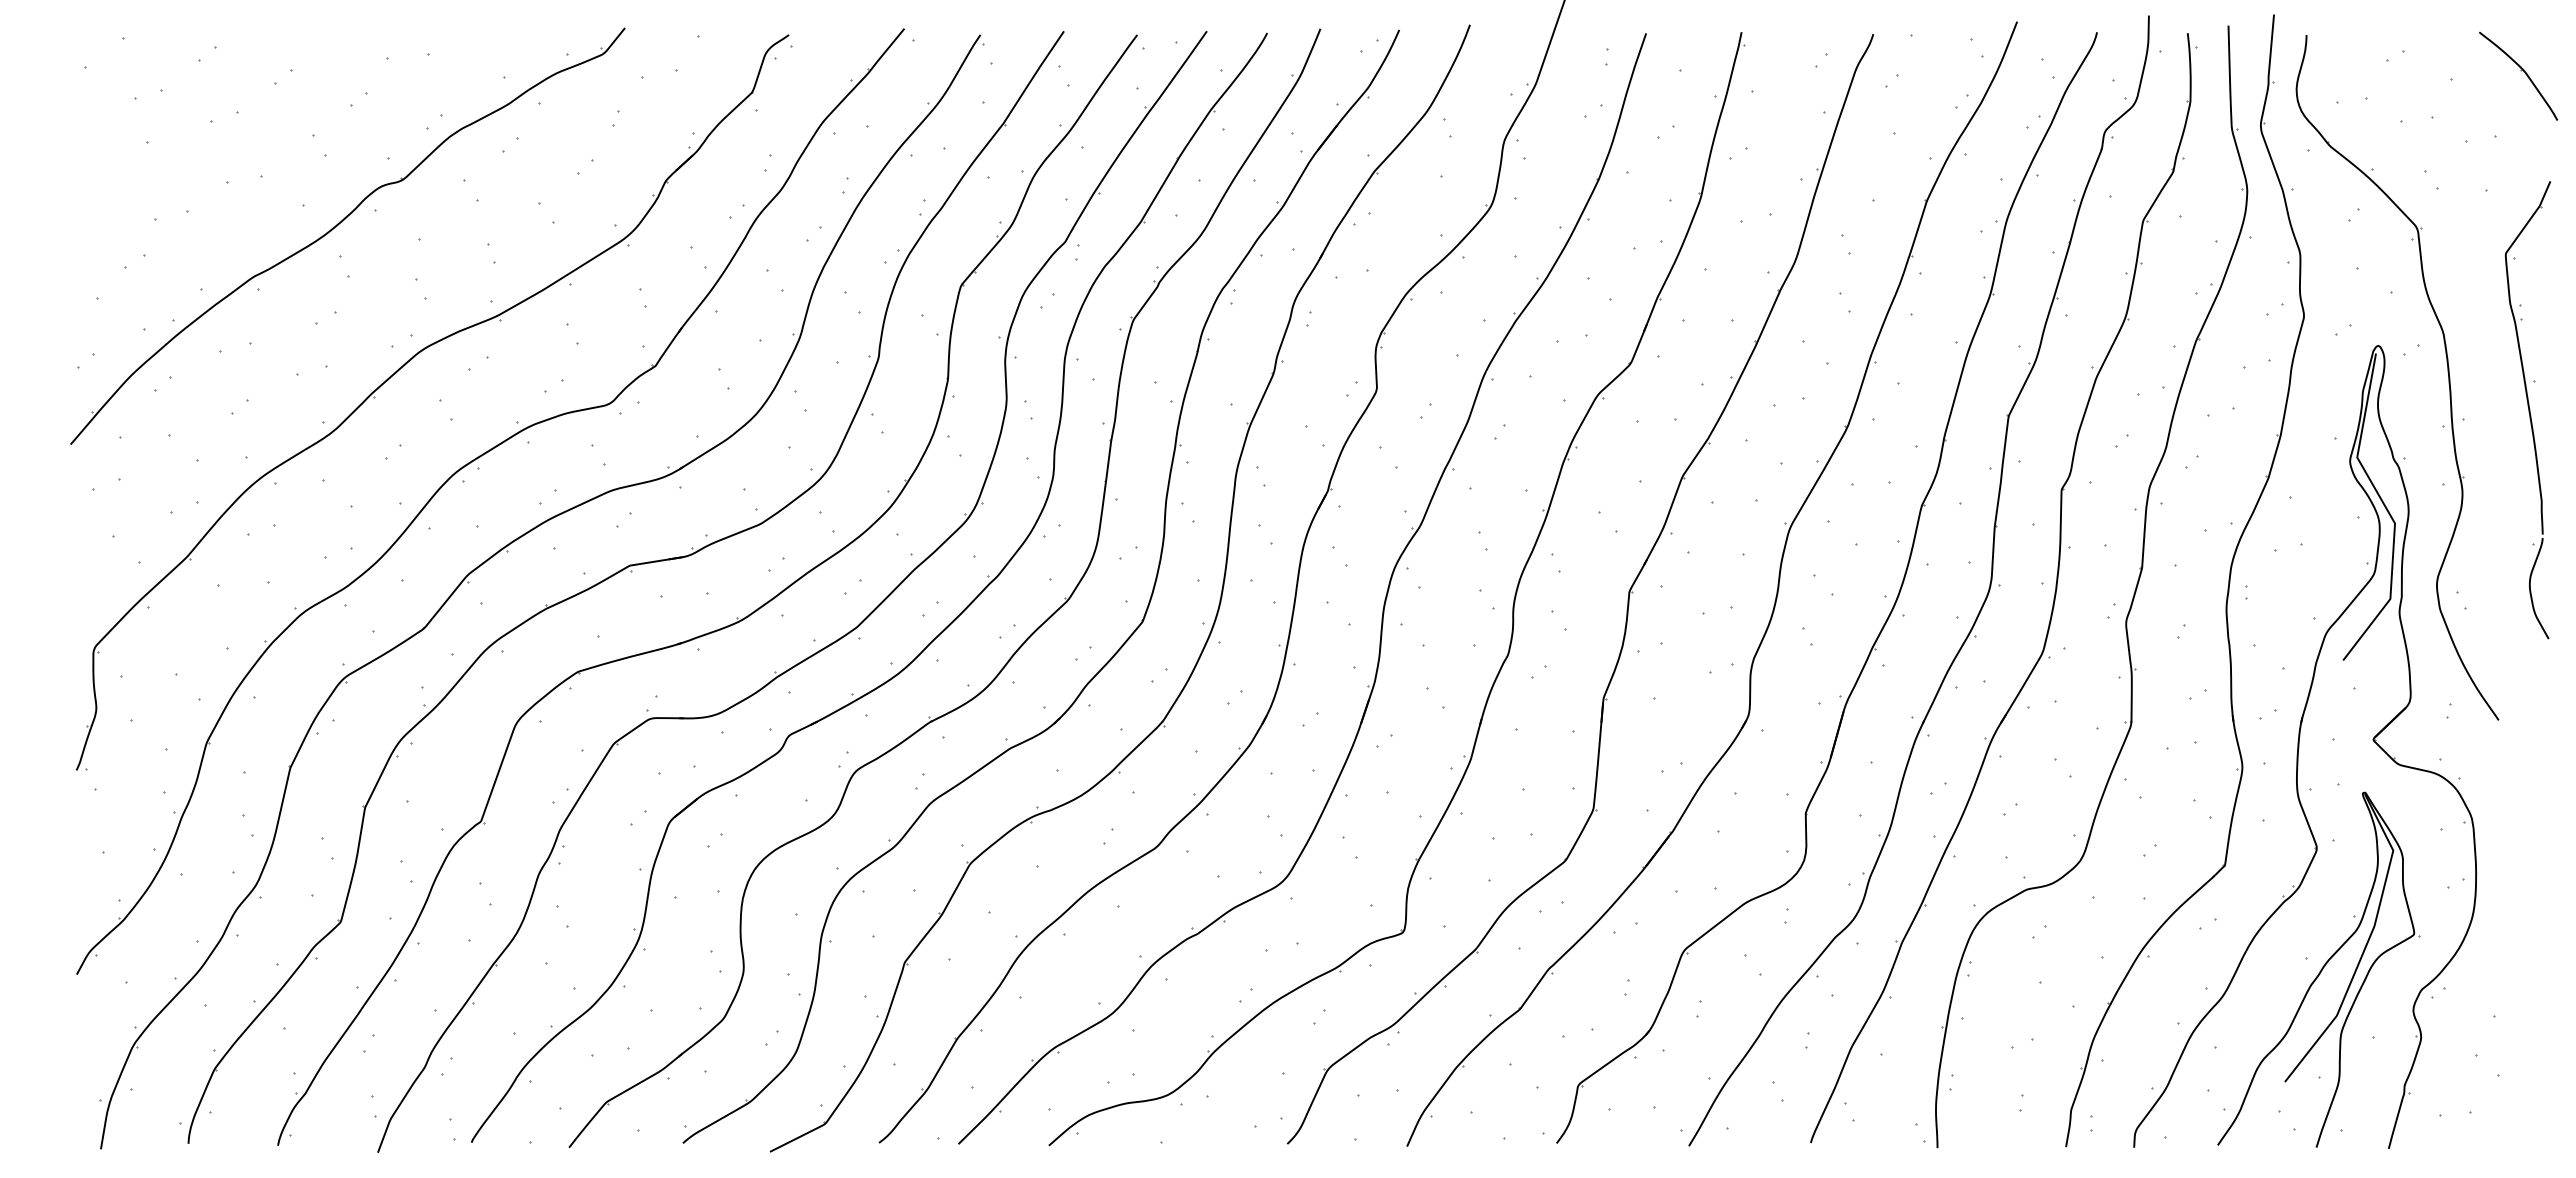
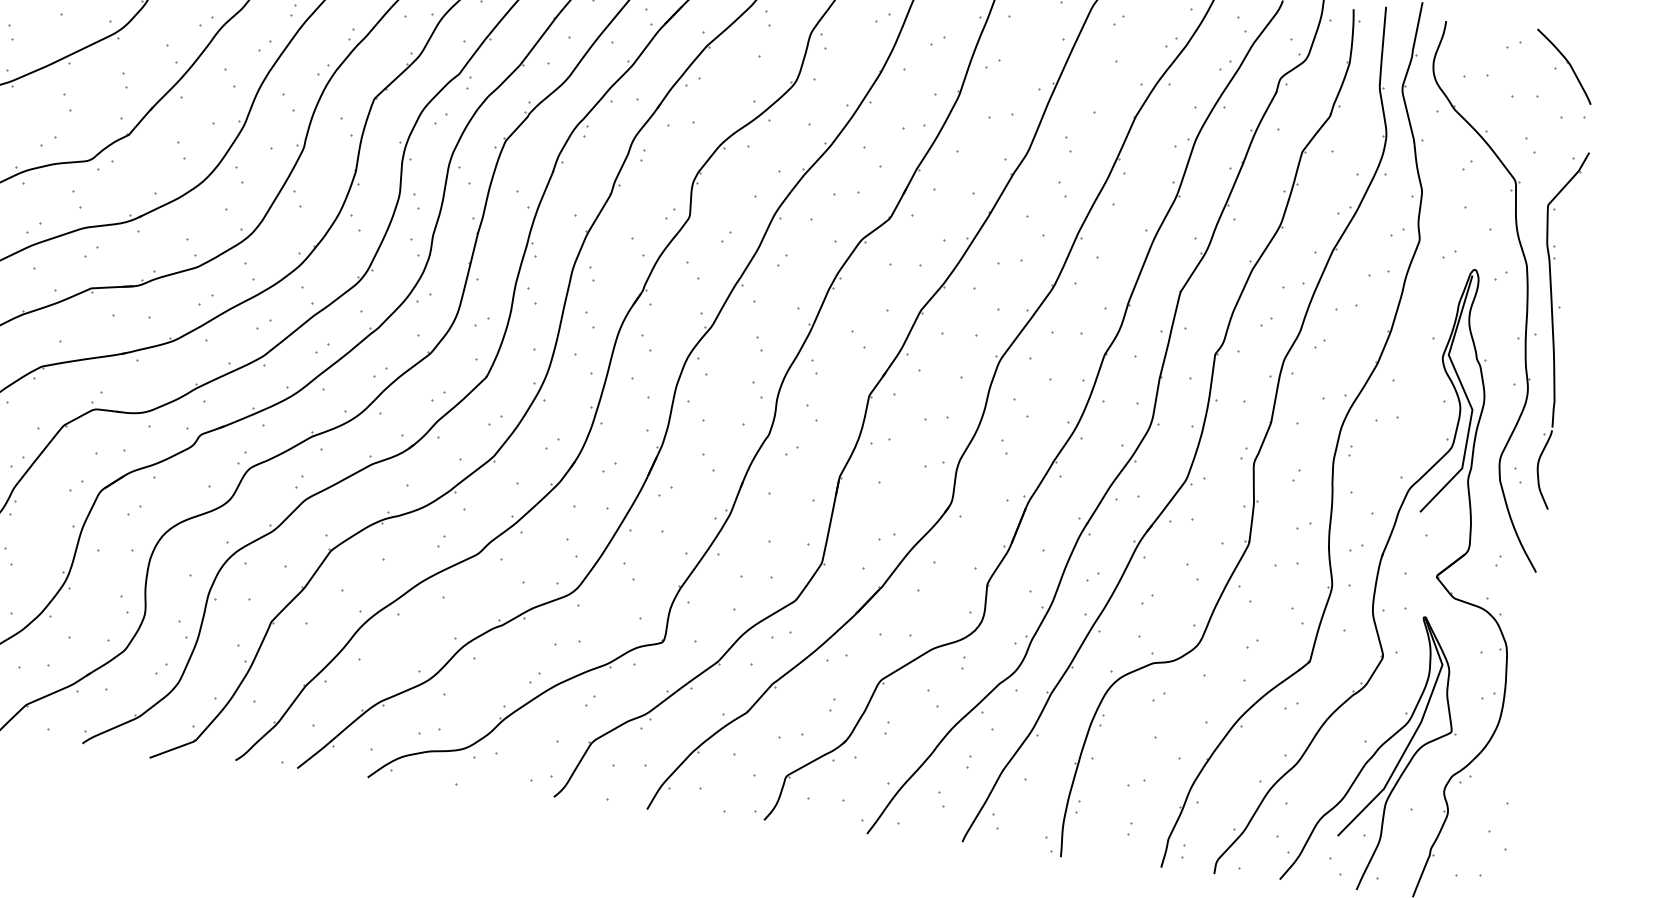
part: (2518, 75) -> (1564, 66), moved
part: (2527, 410) -> (1551, 329), moved

